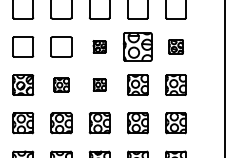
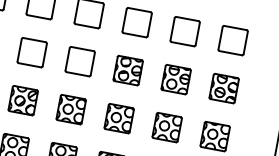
part: (99, 46) -> (128, 70), size x1.67
part: (137, 46) -> (175, 78), size x0.71
part: (175, 46) -> (223, 87), size x1.43
part: (61, 84) -> (71, 108), size x1.43
part: (99, 84) -> (119, 117), size x1.67

